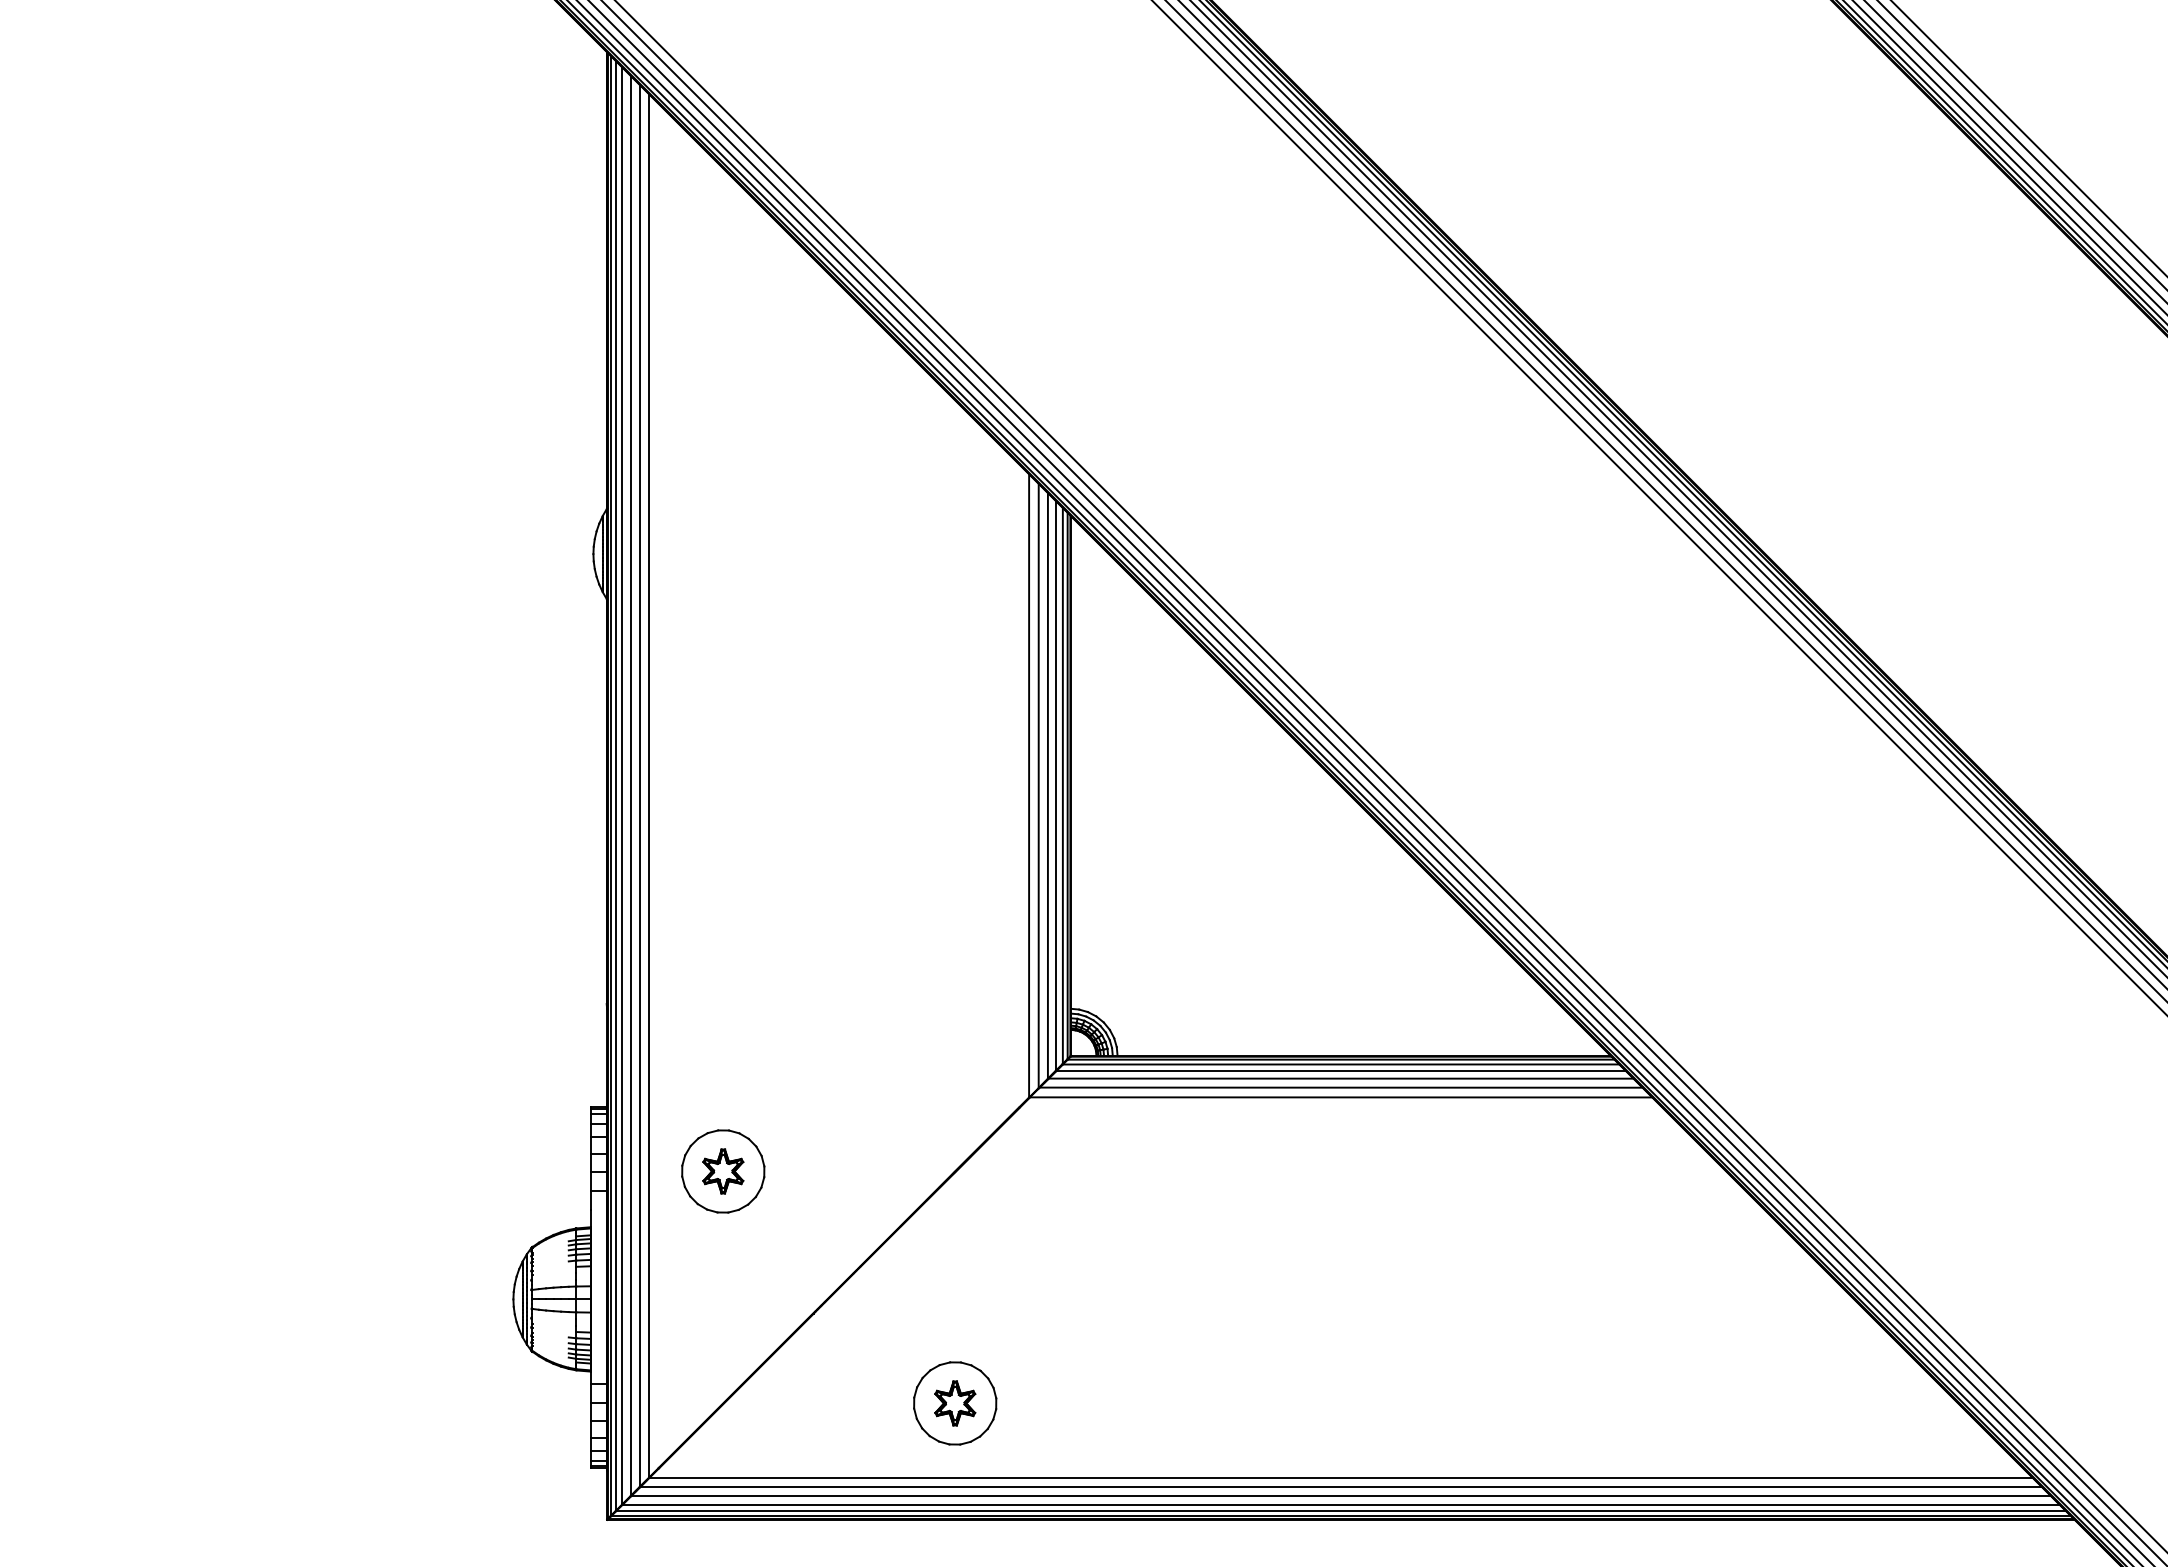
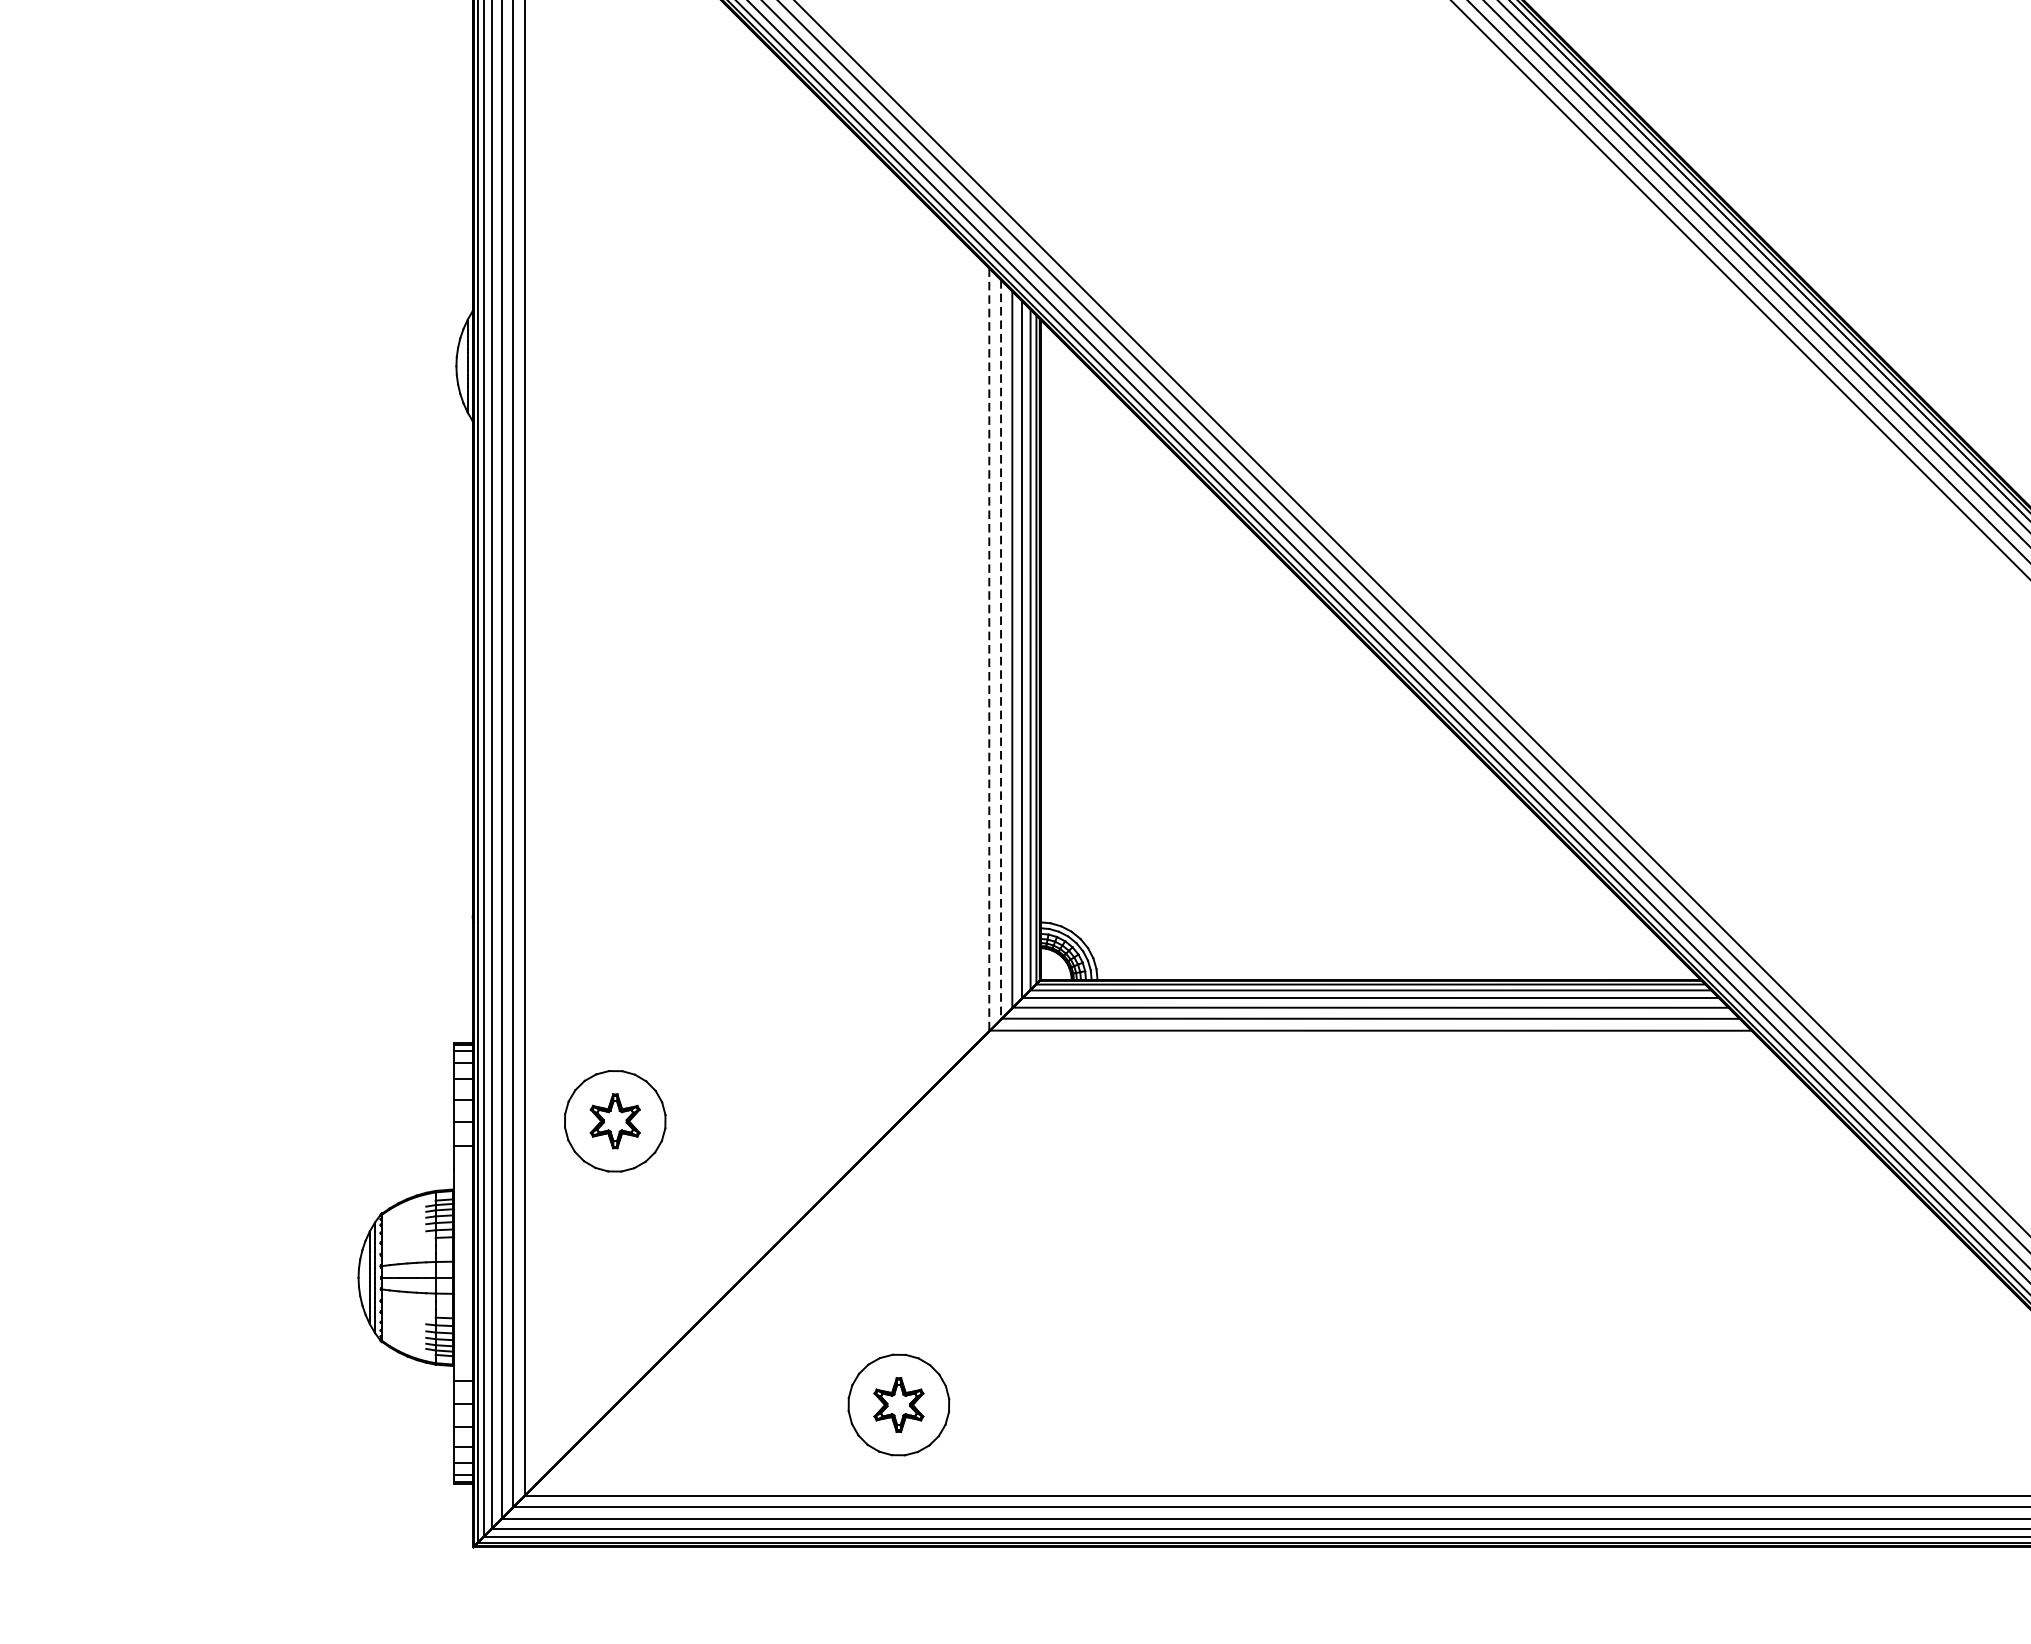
line: (1029, 786) -> (989, 650), solid -> dashed
line: (1038, 786) -> (1000, 650), solid -> dashed

